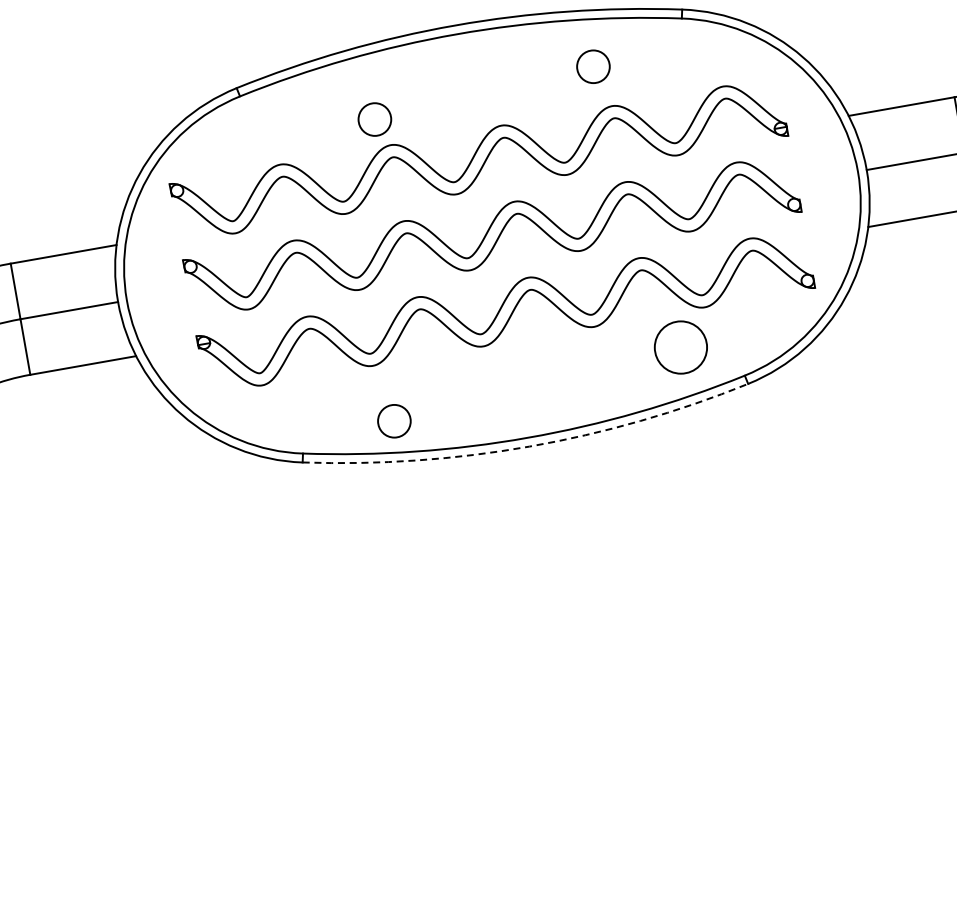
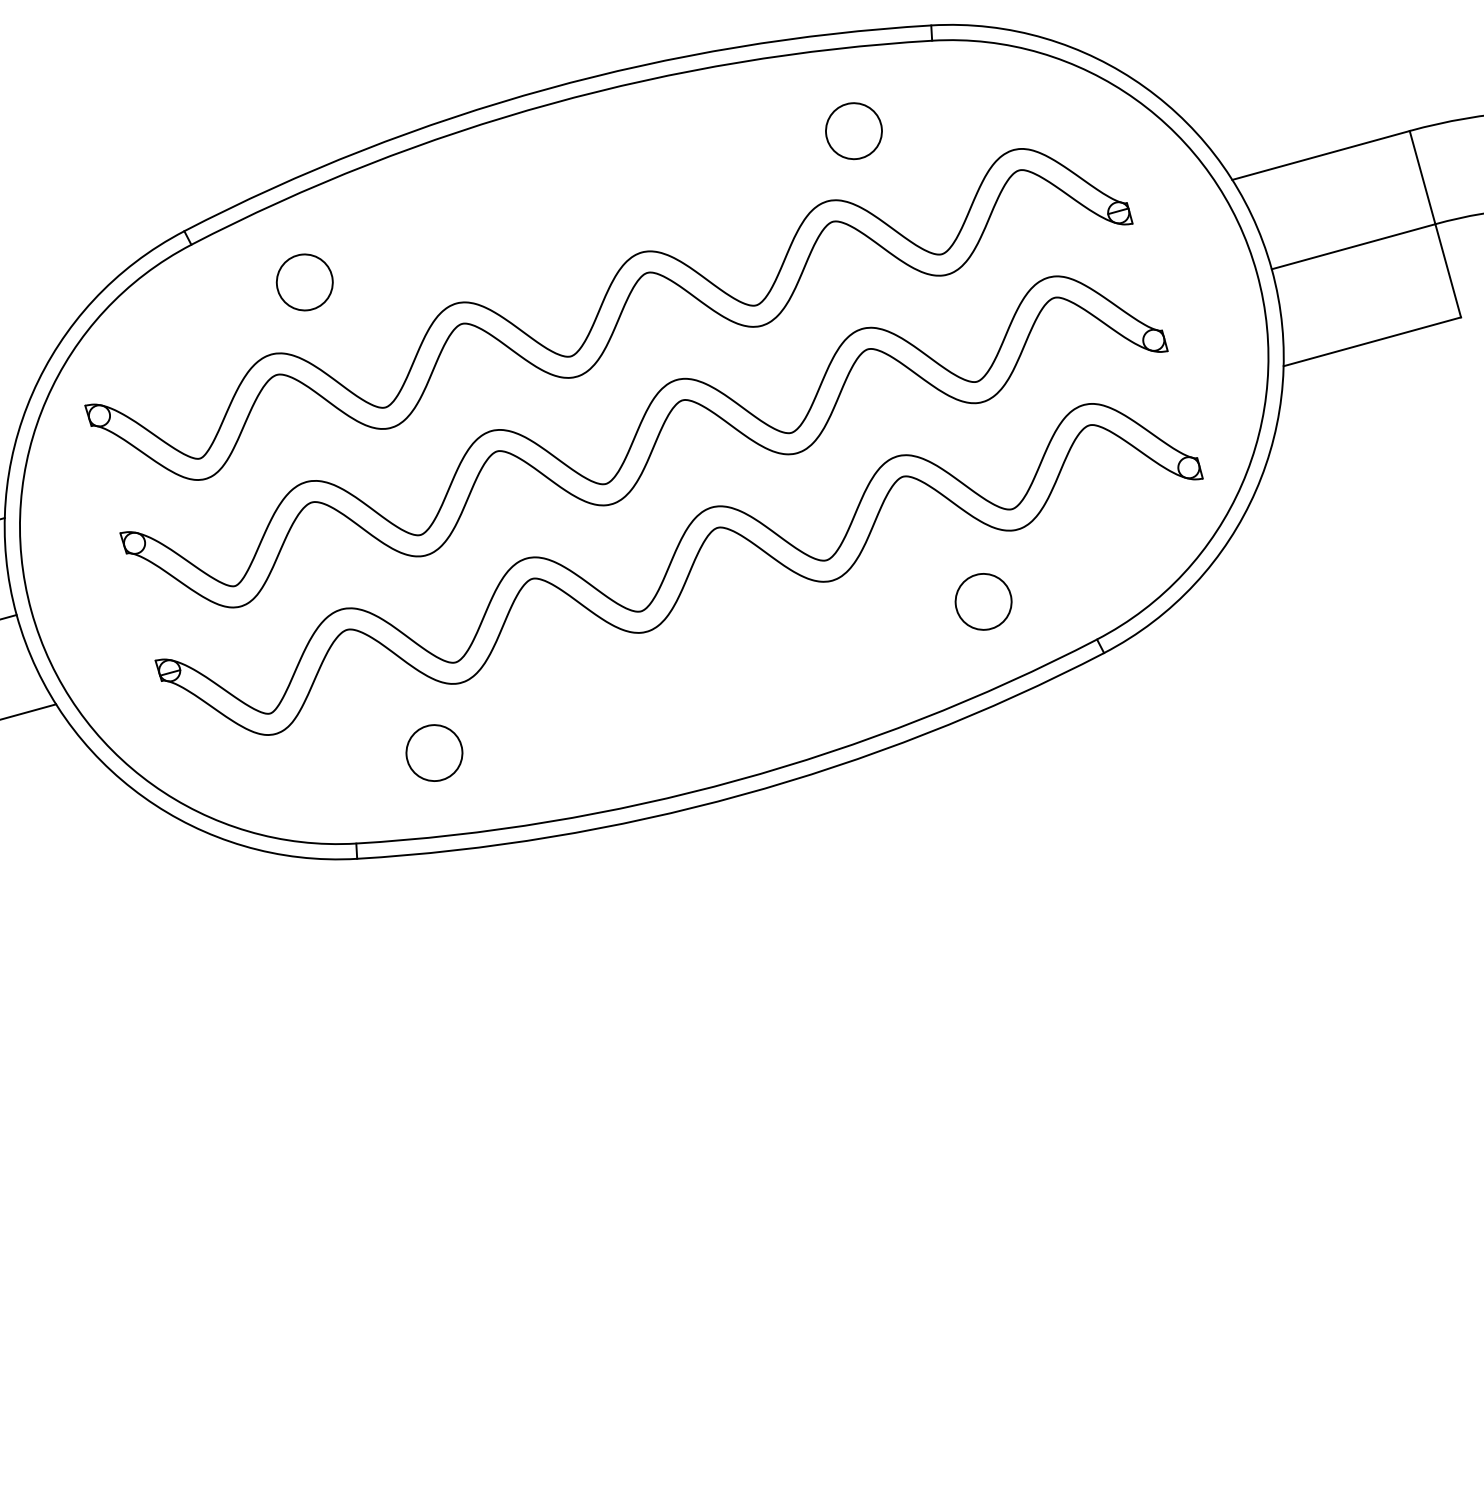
circle: (593, 66) -> (854, 130), moved
circle: (374, 119) -> (304, 282), moved
circle: (680, 347) -> (982, 601), size x0.62
circle: (394, 421) -> (434, 753), moved
arc: (529, 446) -> (741, 795), dashed -> solid

